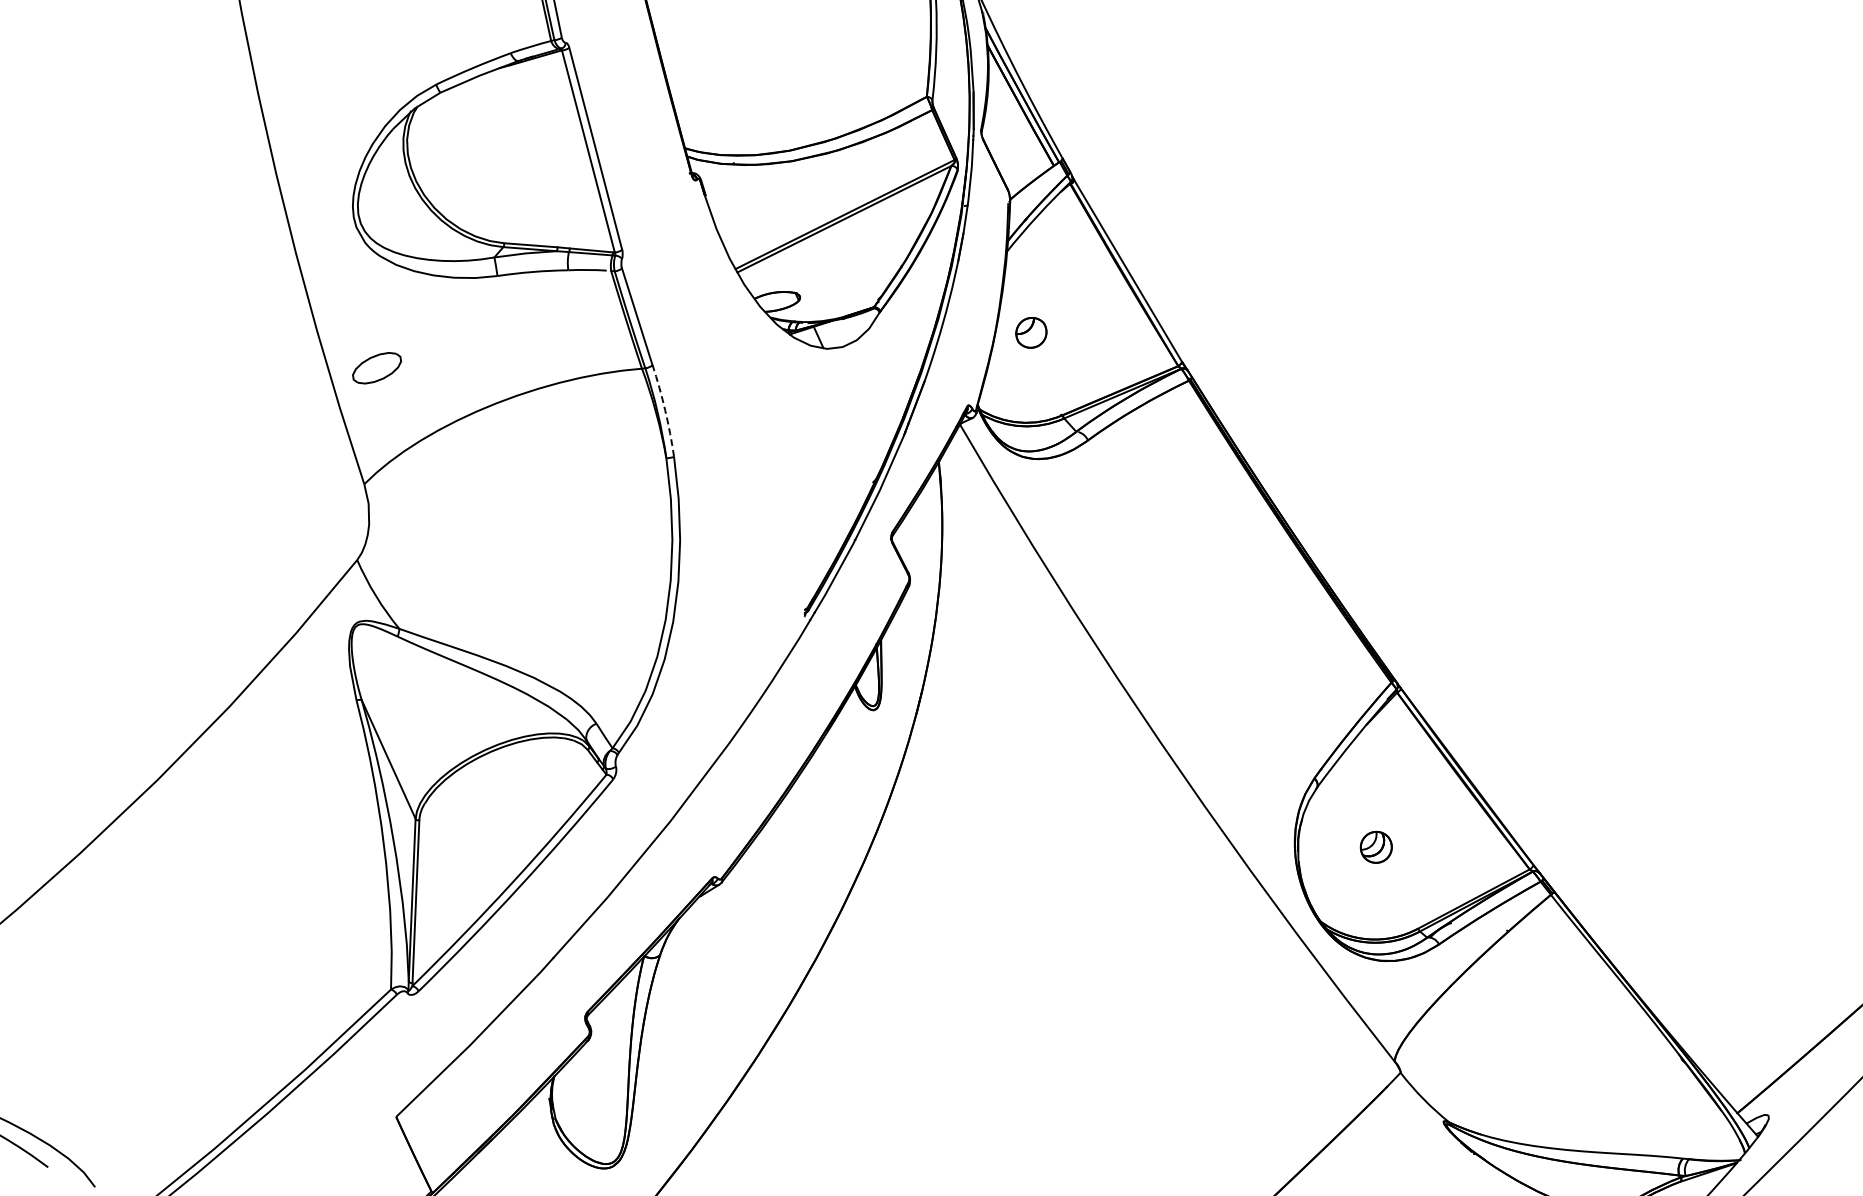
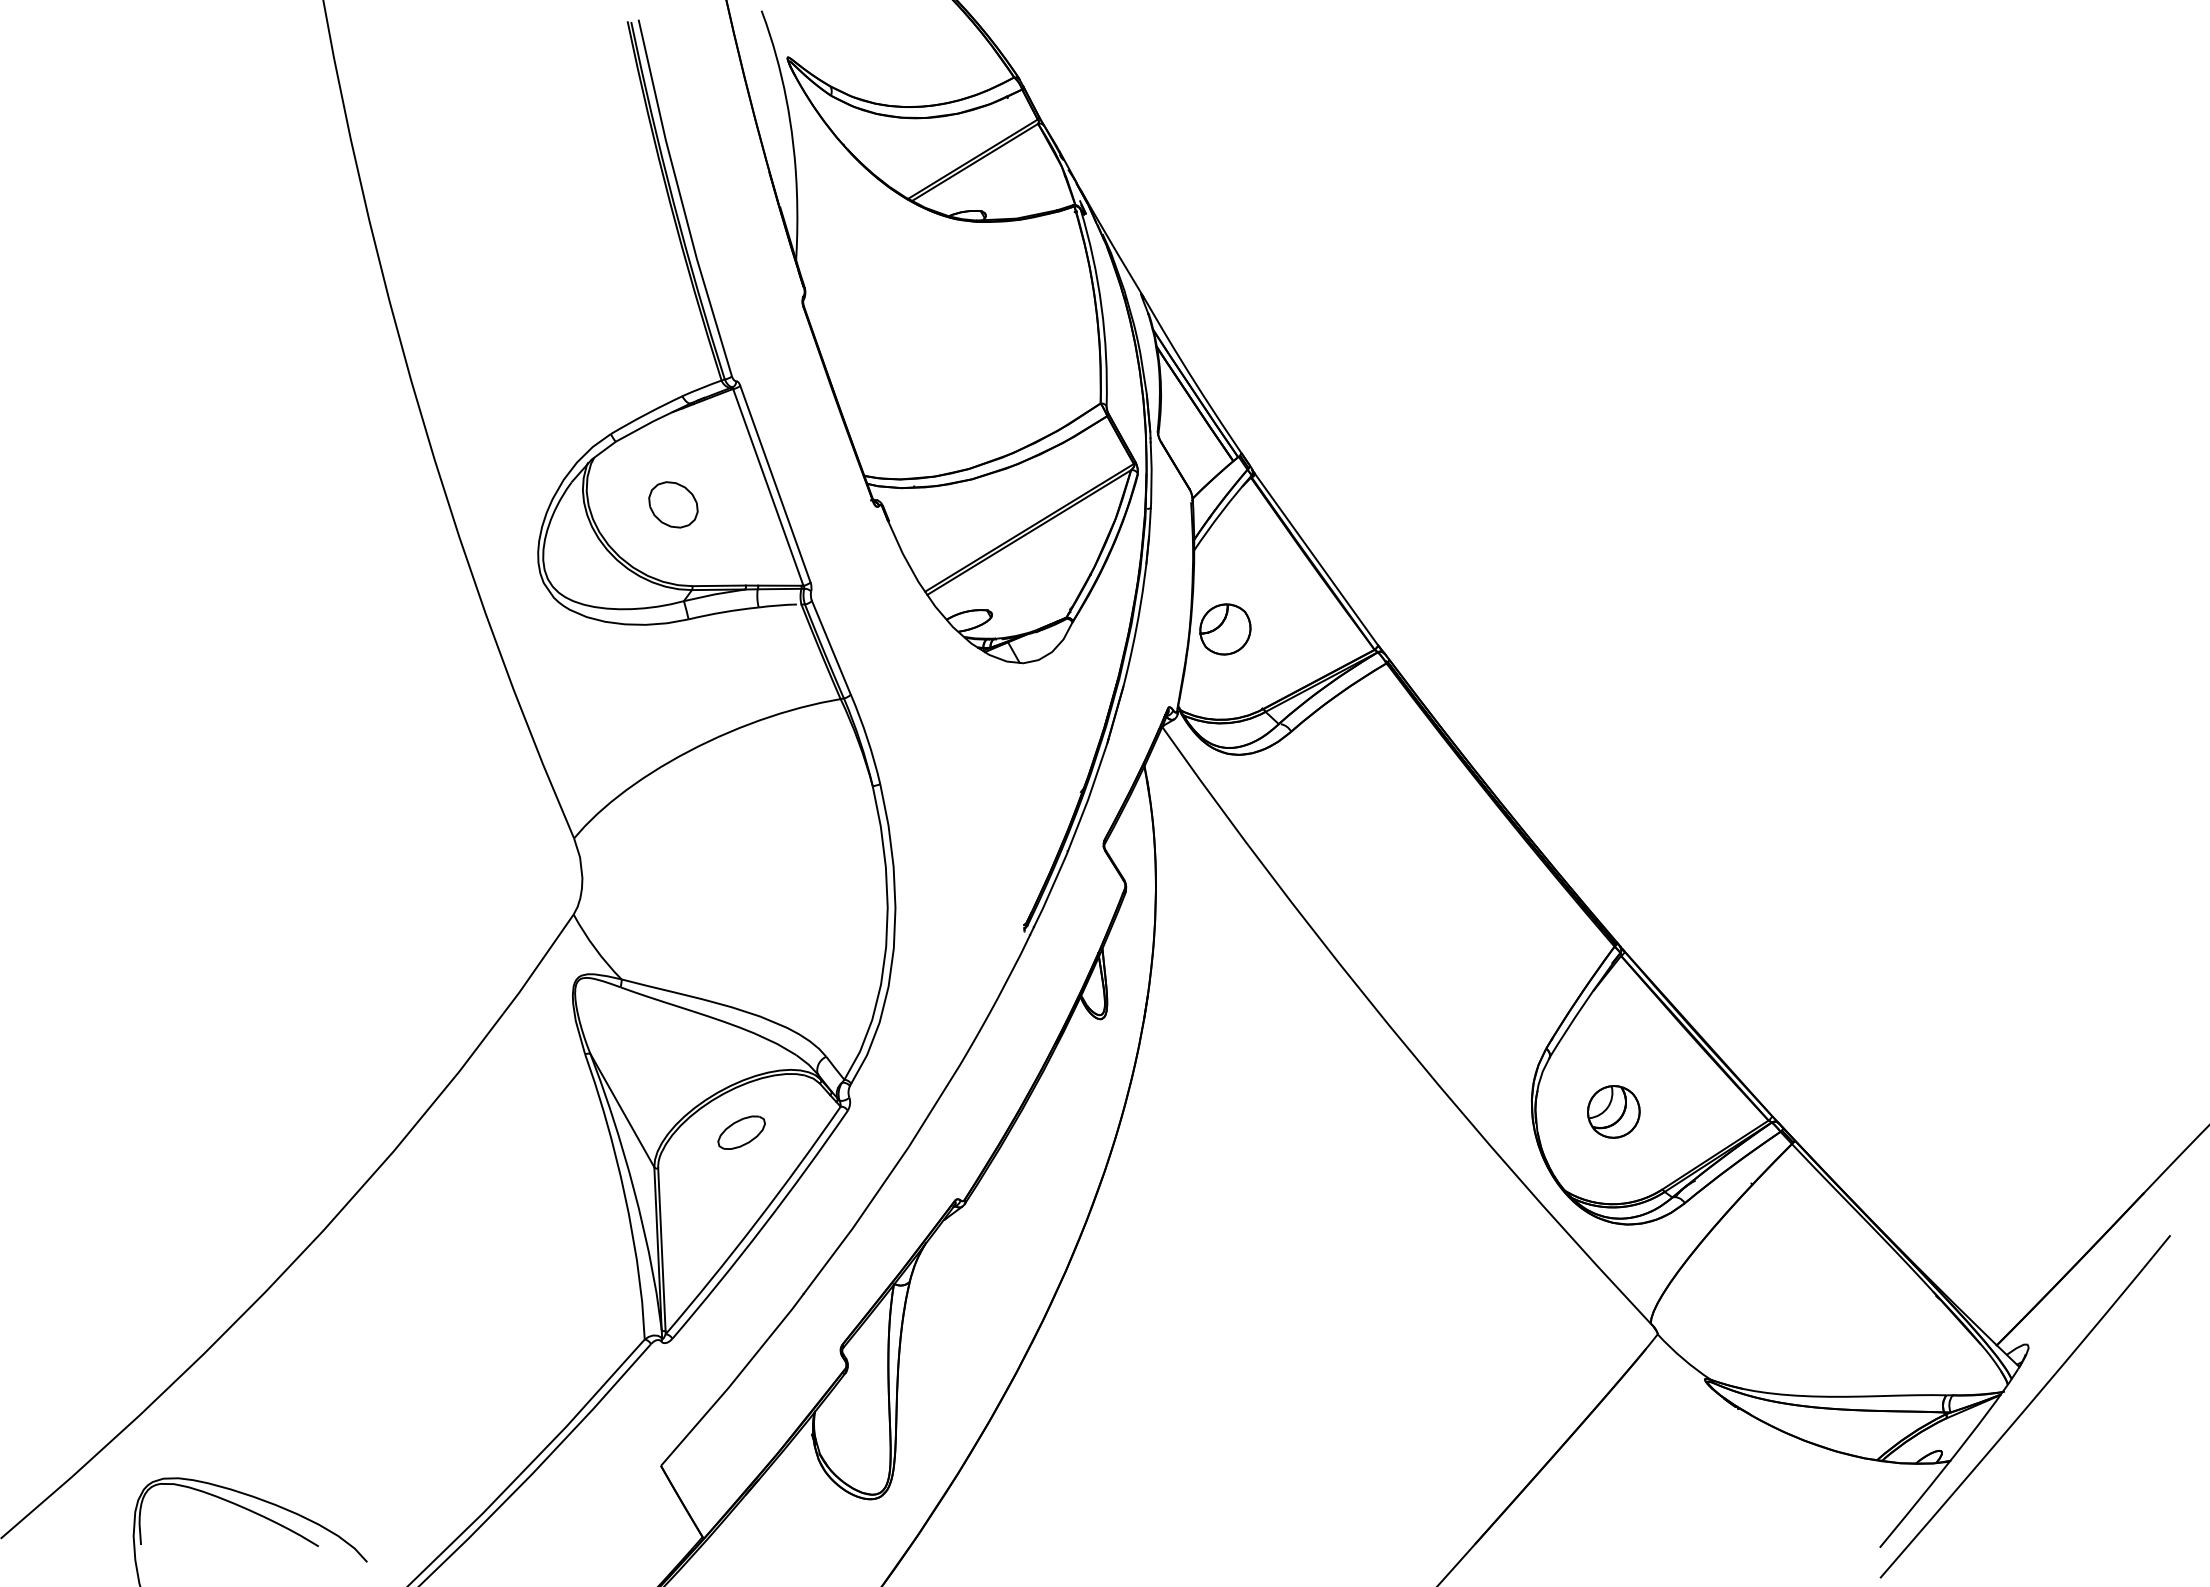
part: (492, 160) -> (673, 504), added
part: (1031, 332) -> (1225, 629), size x1.67
part: (376, 367) -> (741, 1132), moved
arc: (665, 410) -> (867, 738), dashed -> solid
part: (1375, 846) -> (1613, 1111), size x1.67

